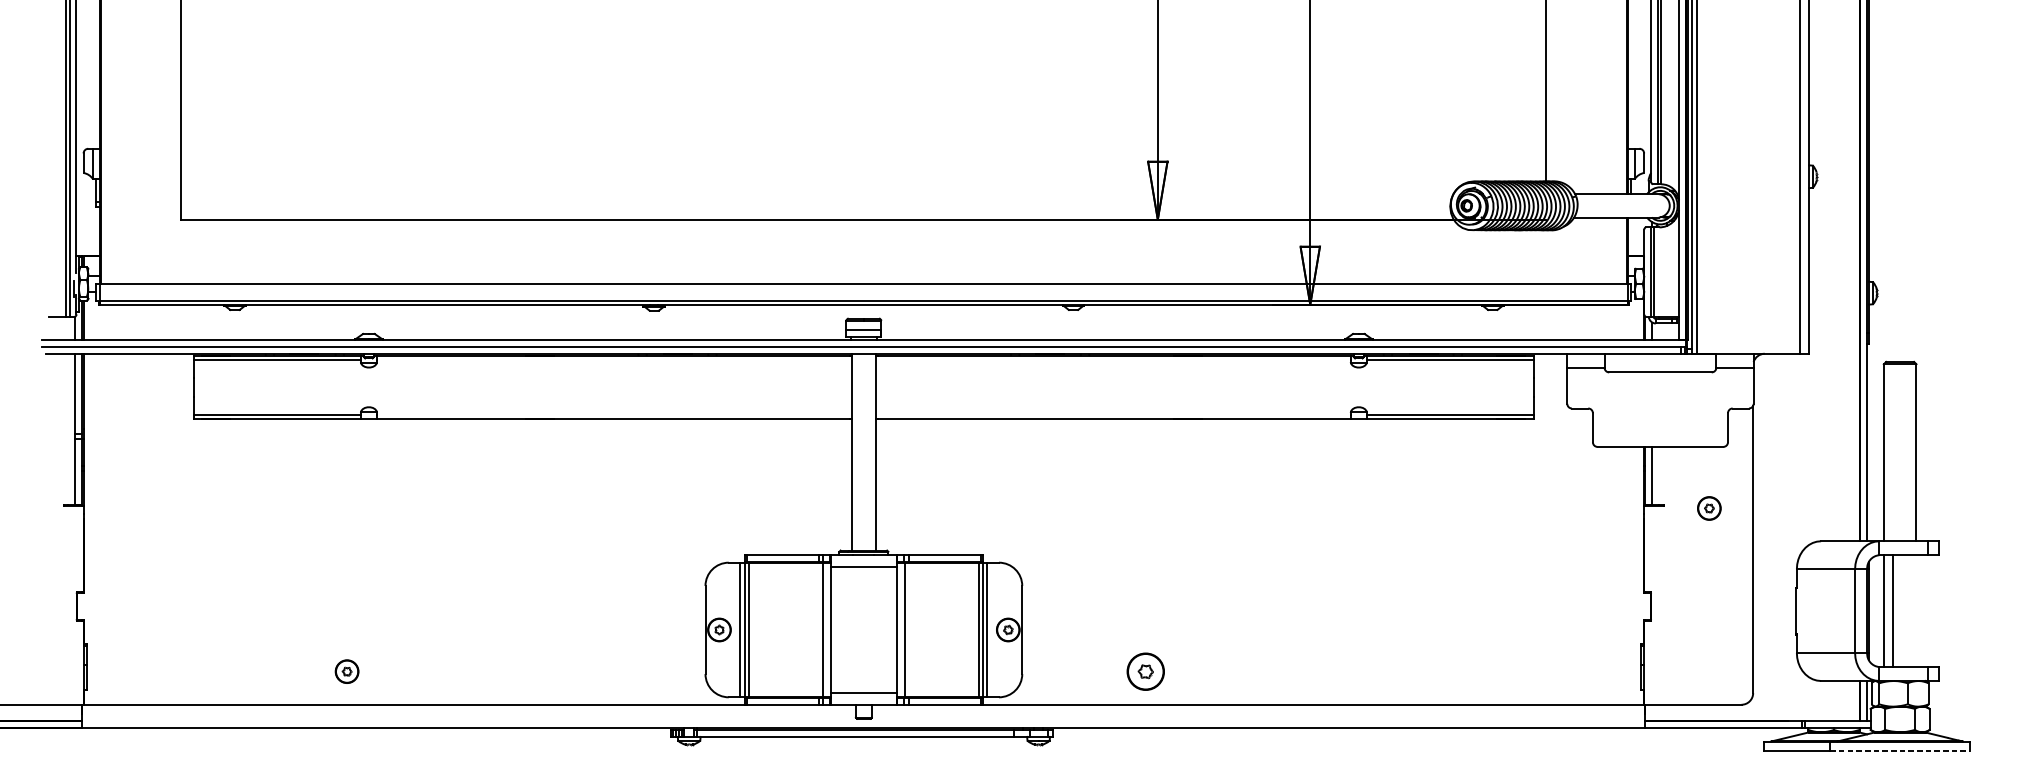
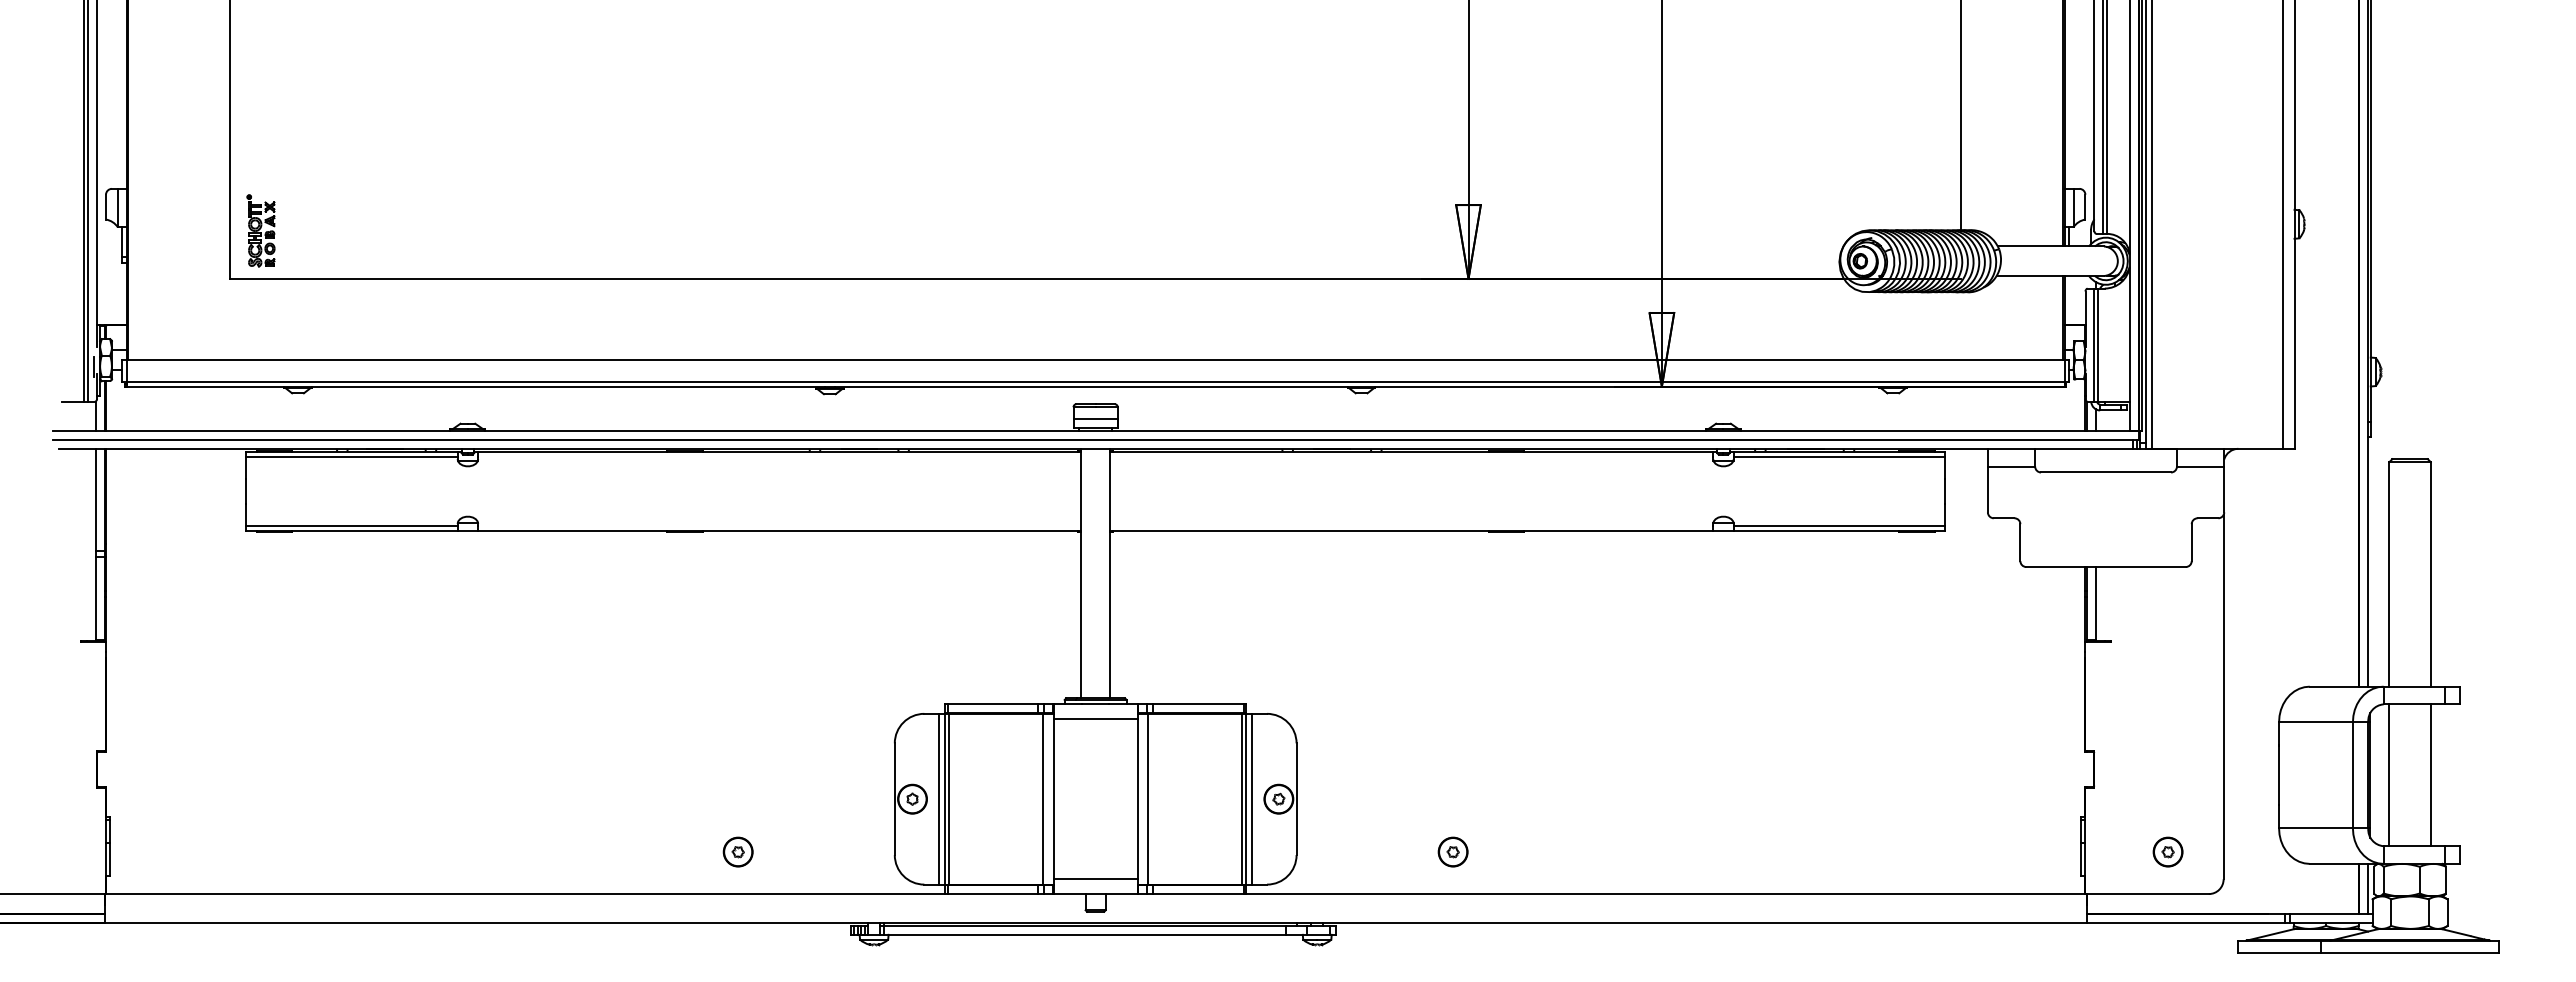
part: (205, 181) -> (260, 230), added
part: (1708, 508) -> (2167, 851), moved
line: (1892, 611) -> (2430, 775), moved
part: (346, 671) -> (737, 851), moved
part: (1145, 671) -> (1452, 851), size x0.62
line: (1900, 750) -> (2410, 952), dashed -> solid

